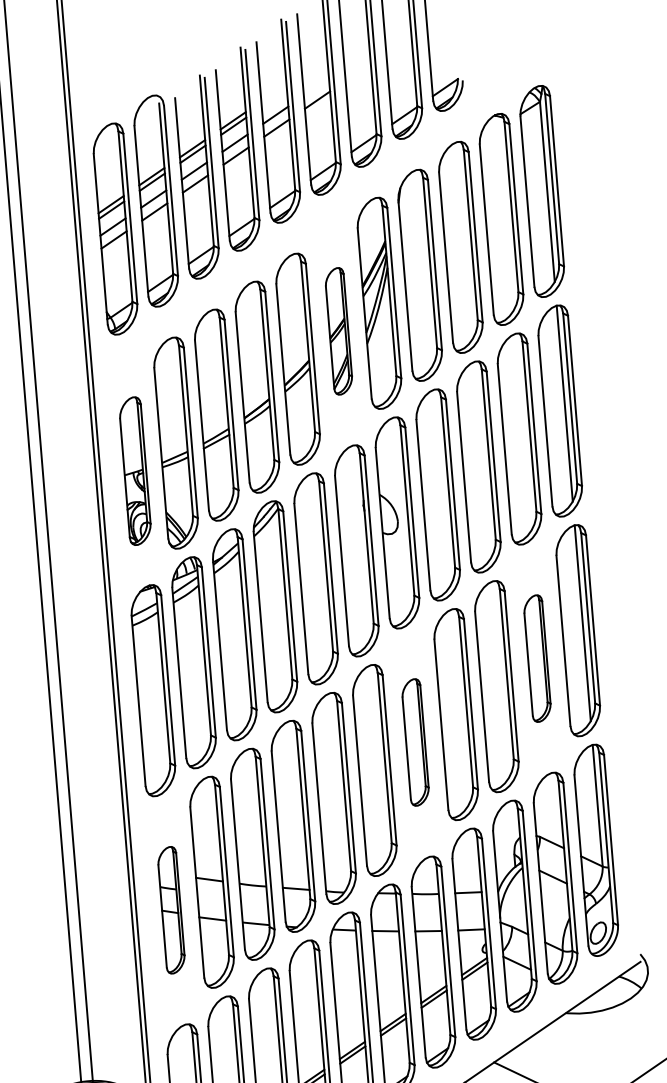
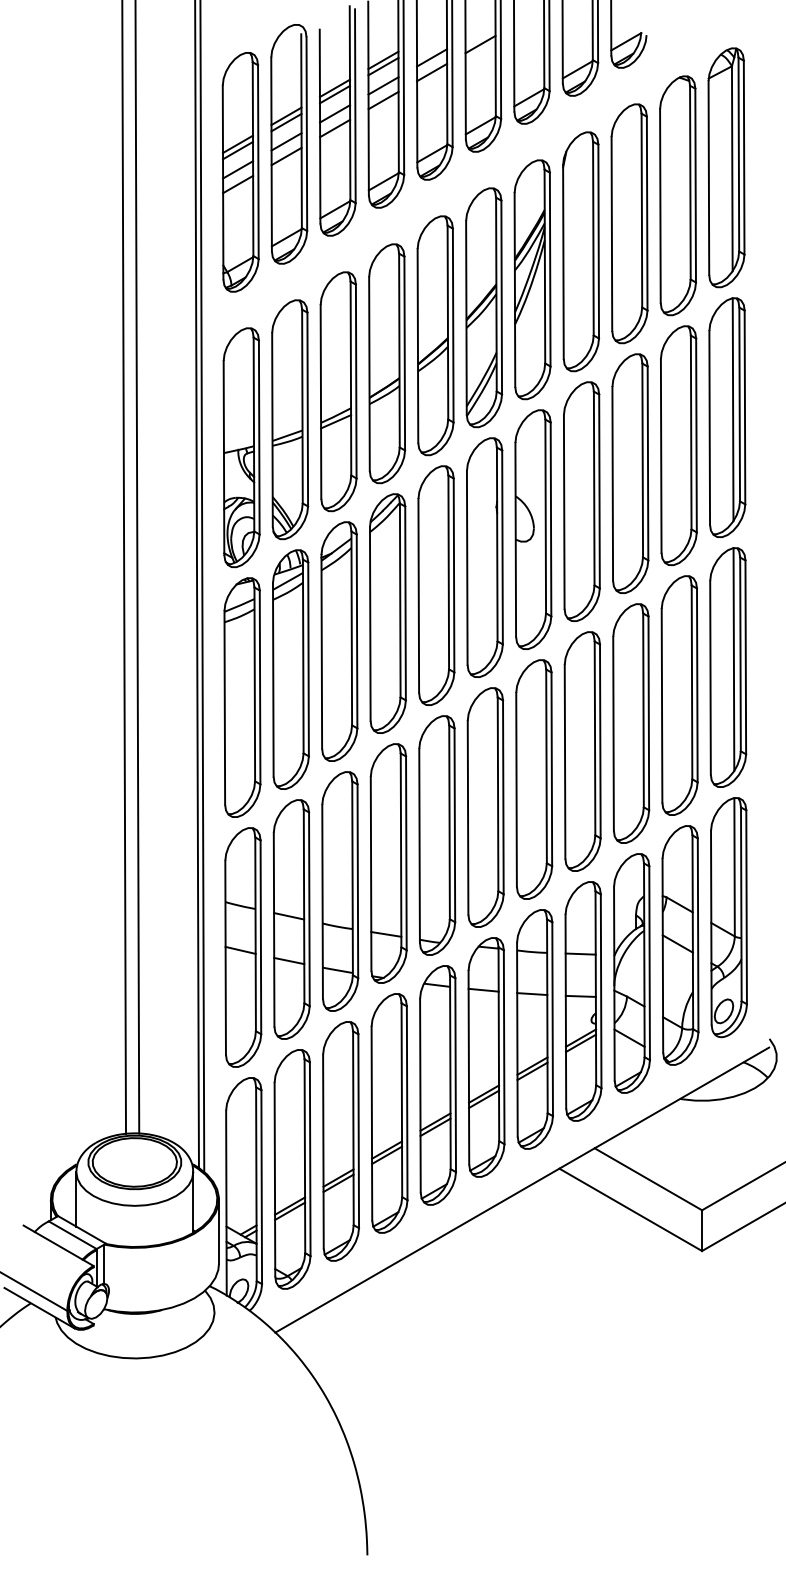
part: (339, 331) -> (484, 307), size x1.67
part: (135, 470) -> (241, 447), size x1.43
part: (537, 658) -> (679, 695), size x1.67
part: (415, 742) -> (534, 779), size x1.67
part: (171, 910) -> (243, 947), size x1.67

